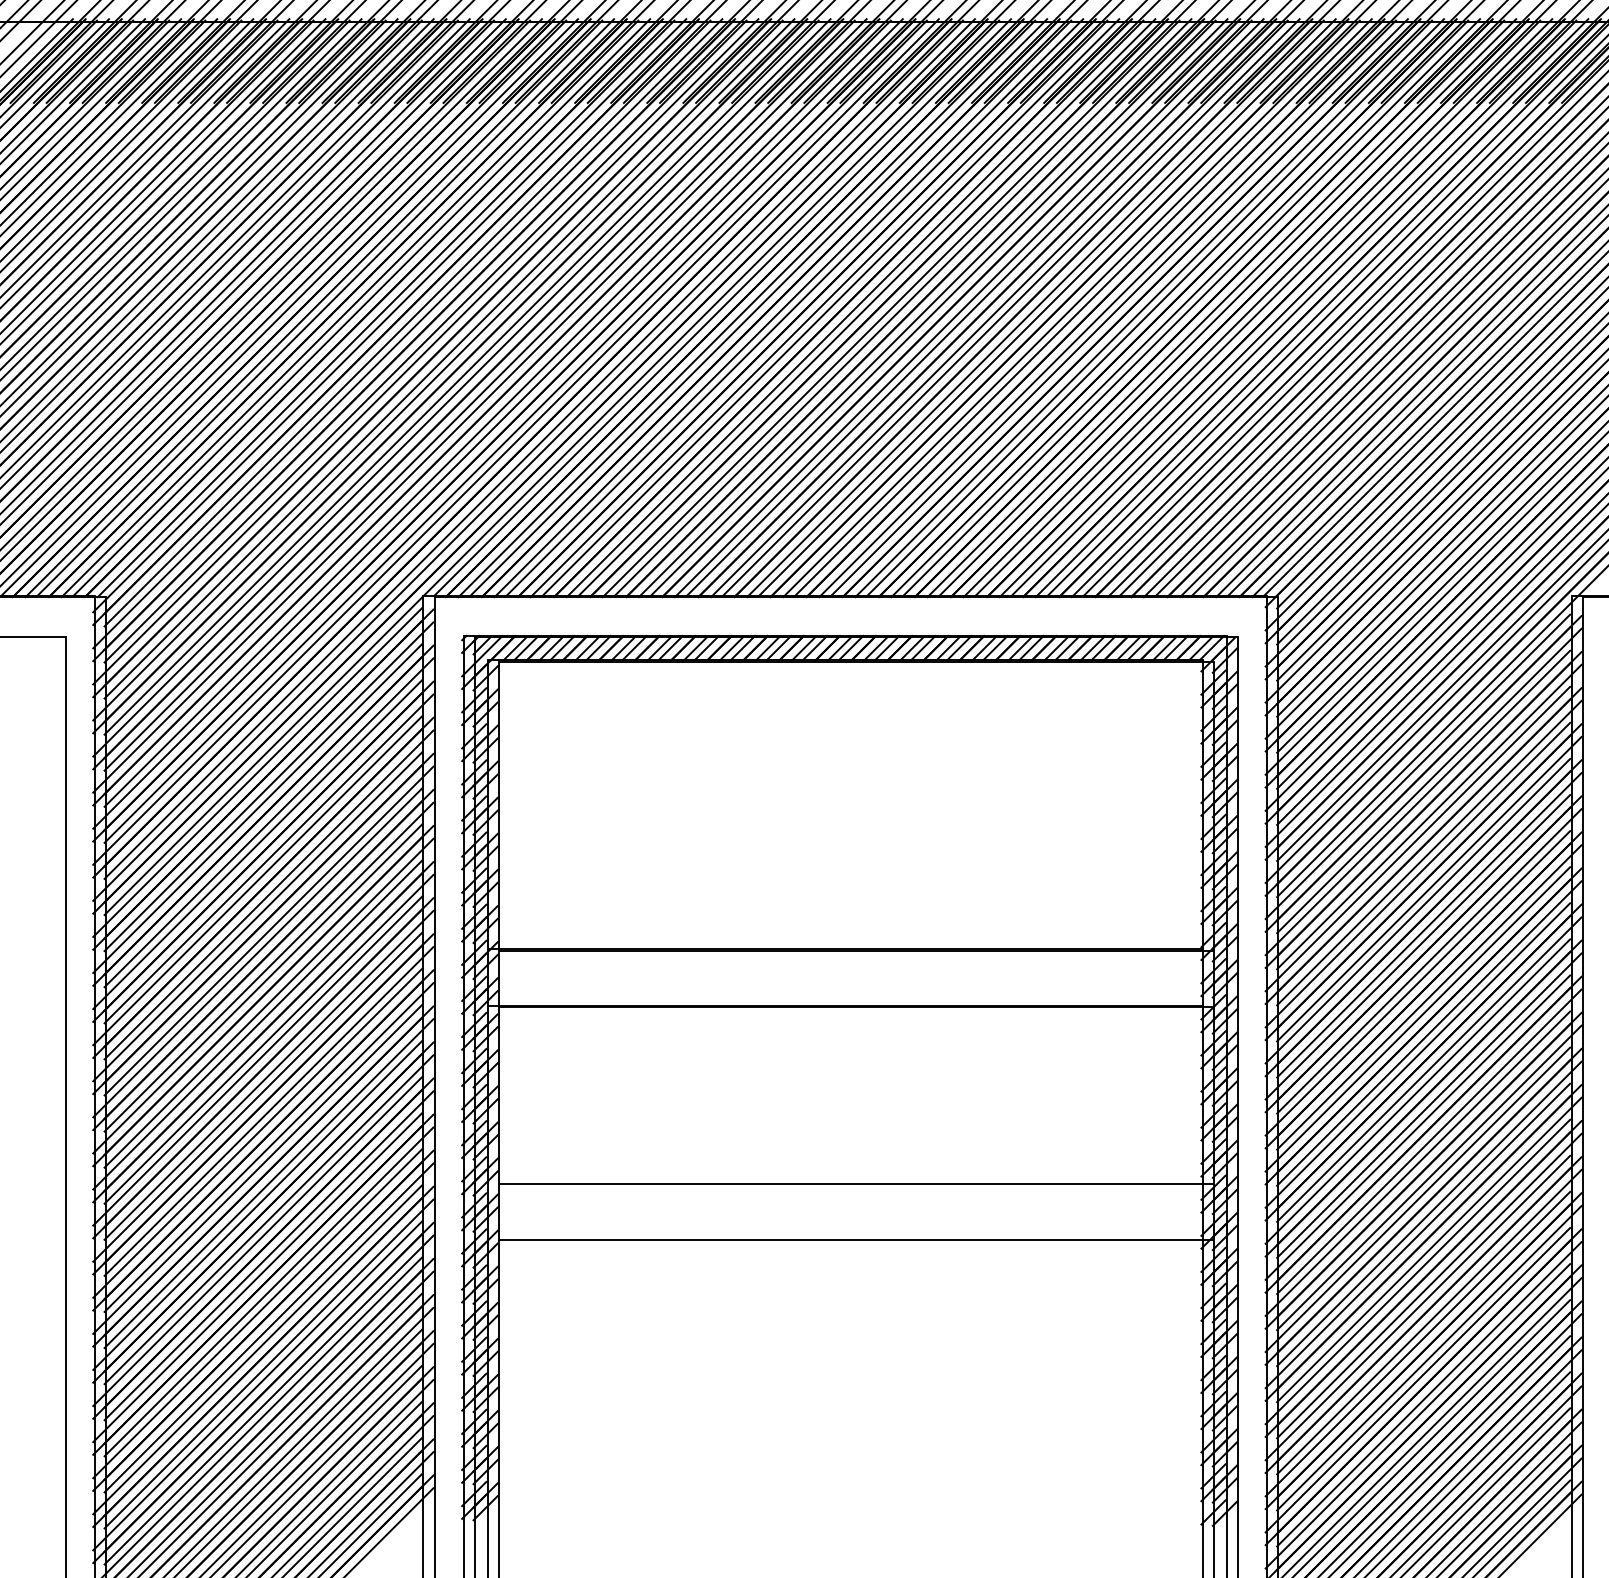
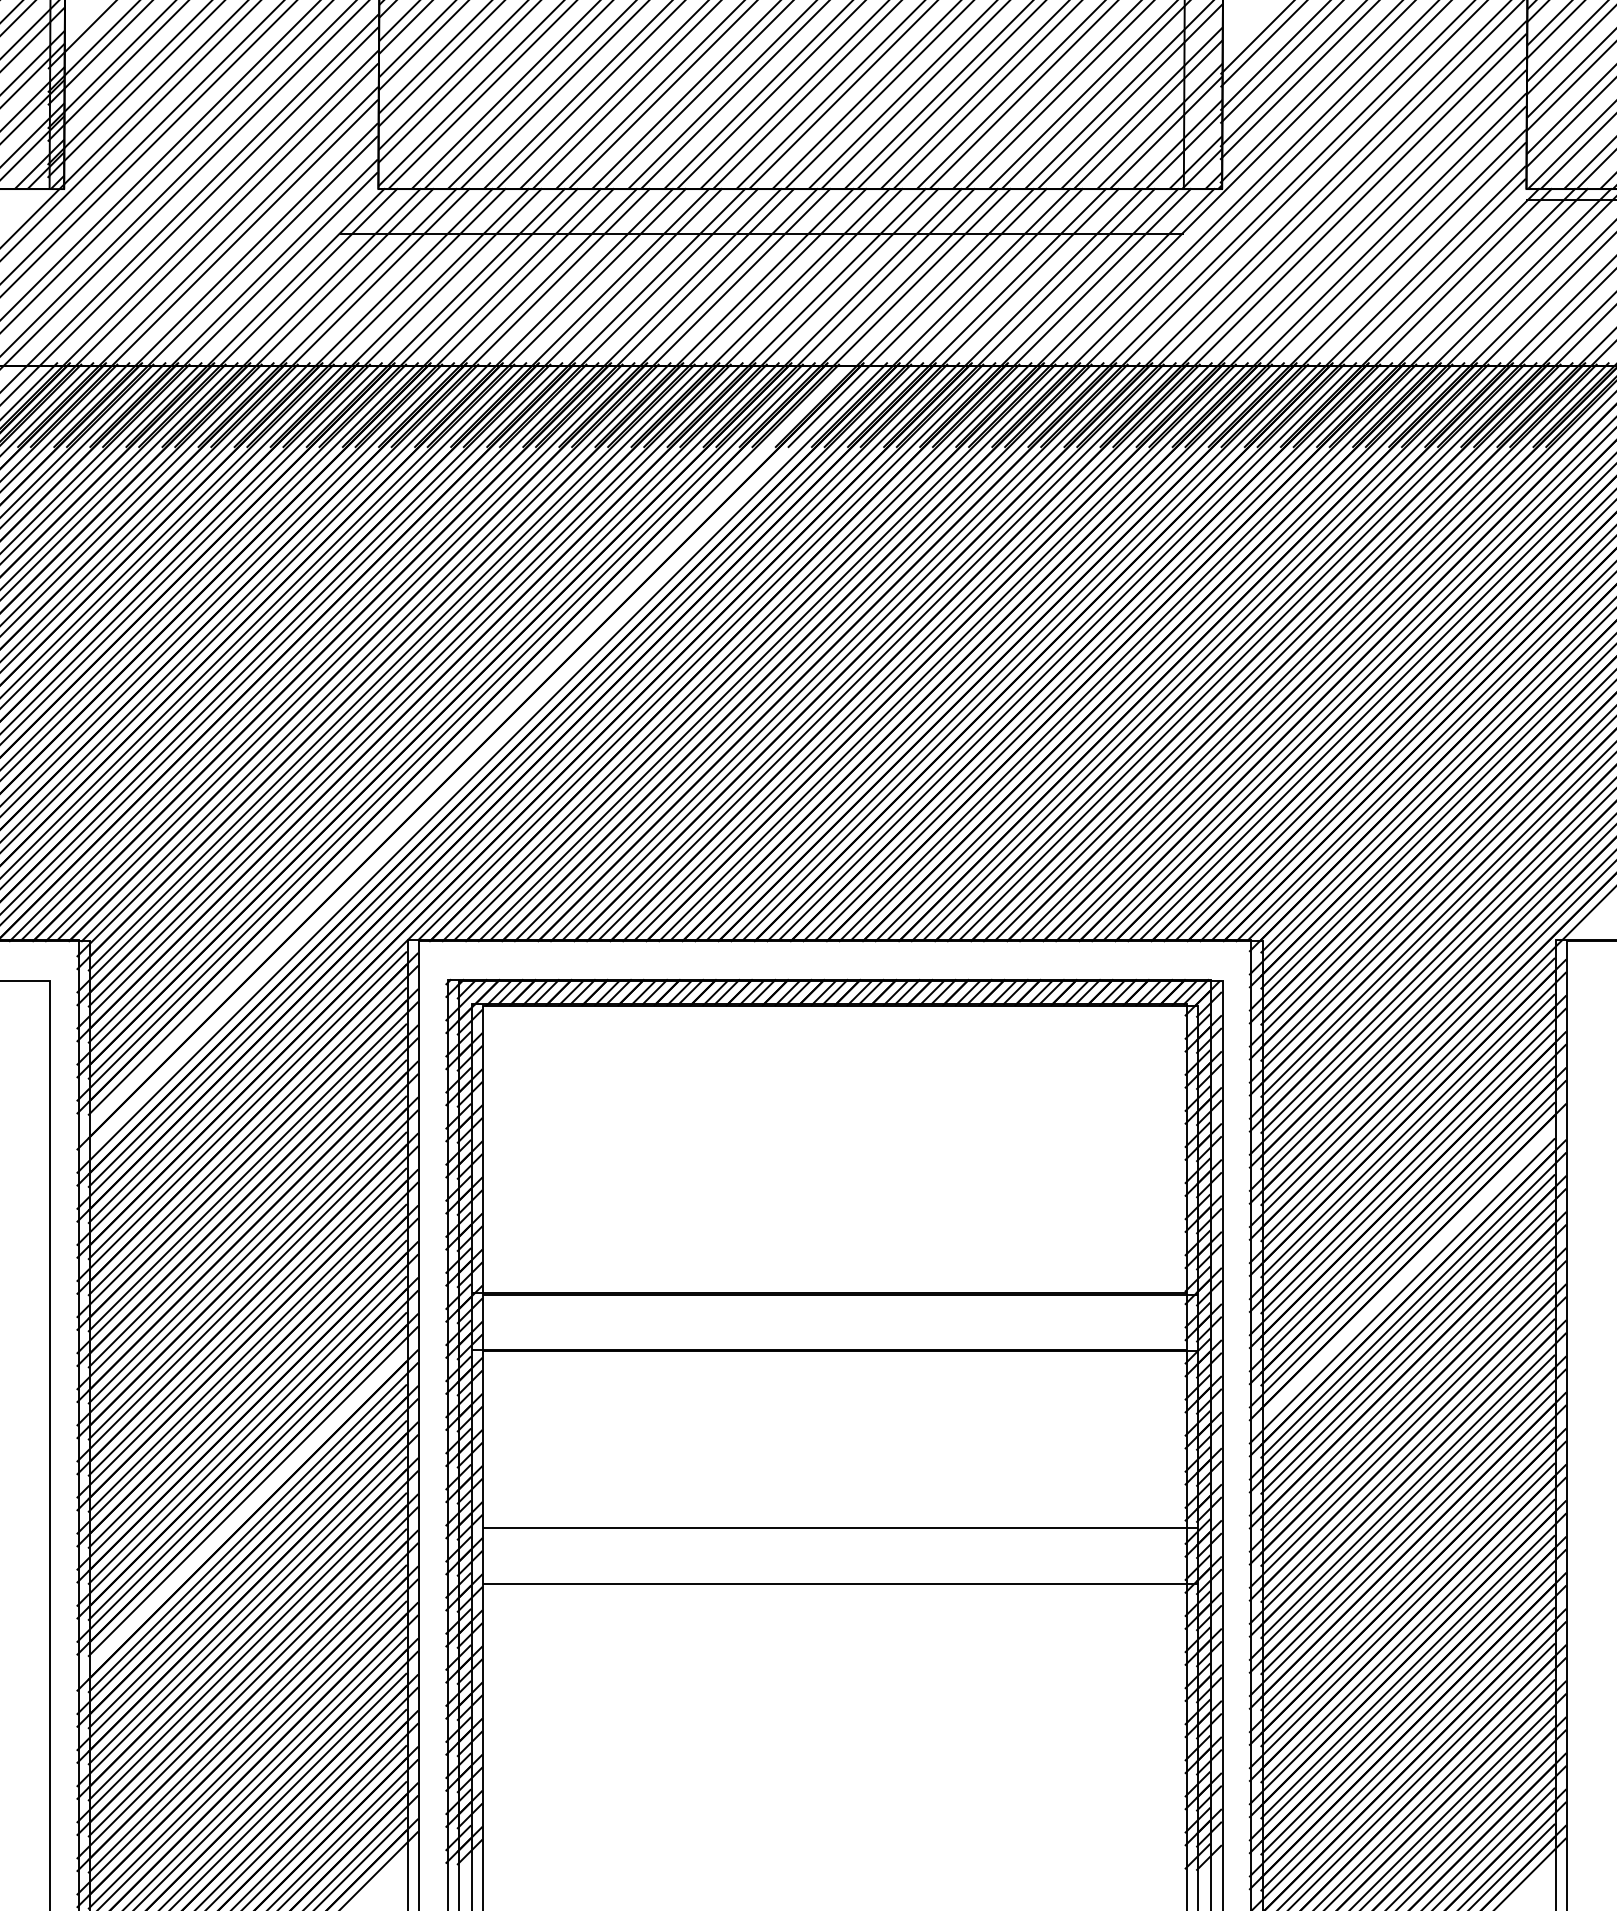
line: (479, 405) -> (463, 749), removed
line: (497, 413) -> (481, 757), removed
line: (1429, 925) -> (1413, 1269), removed
line: (257, 1169) -> (241, 1513), removed

